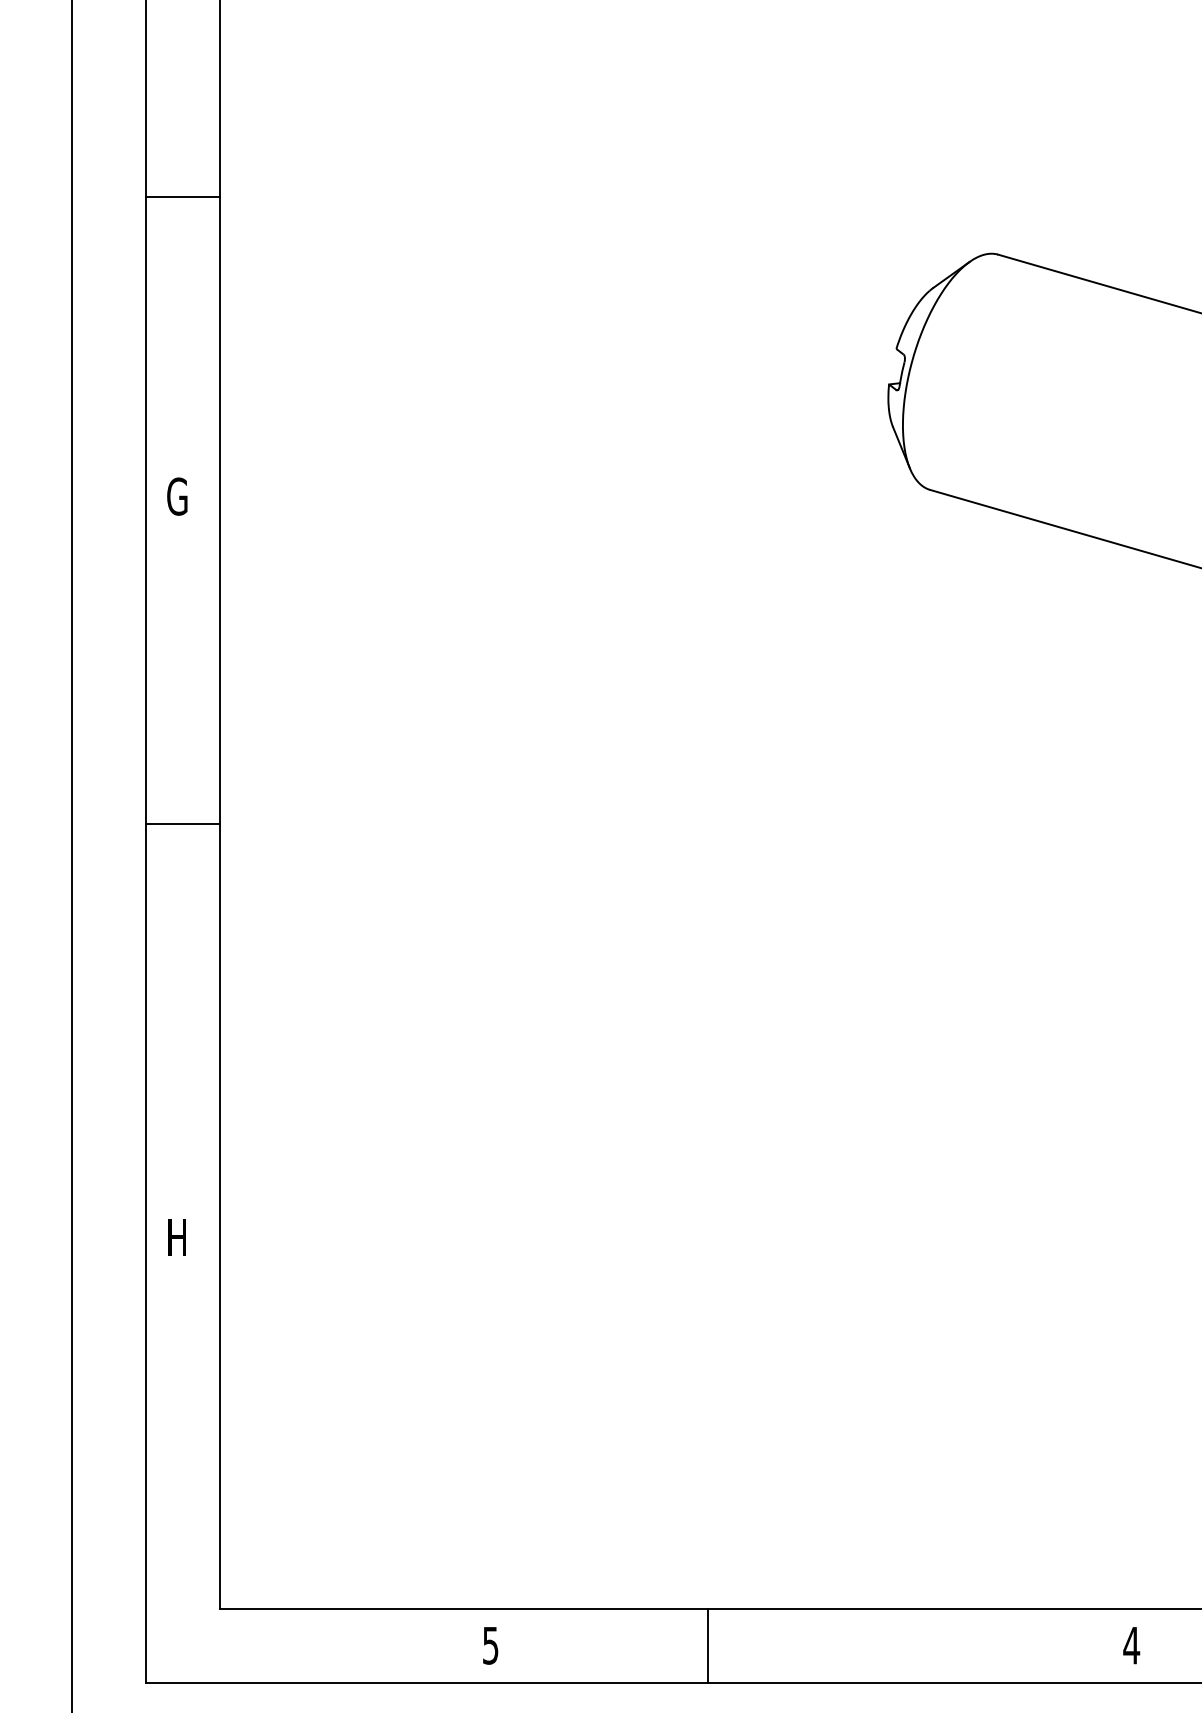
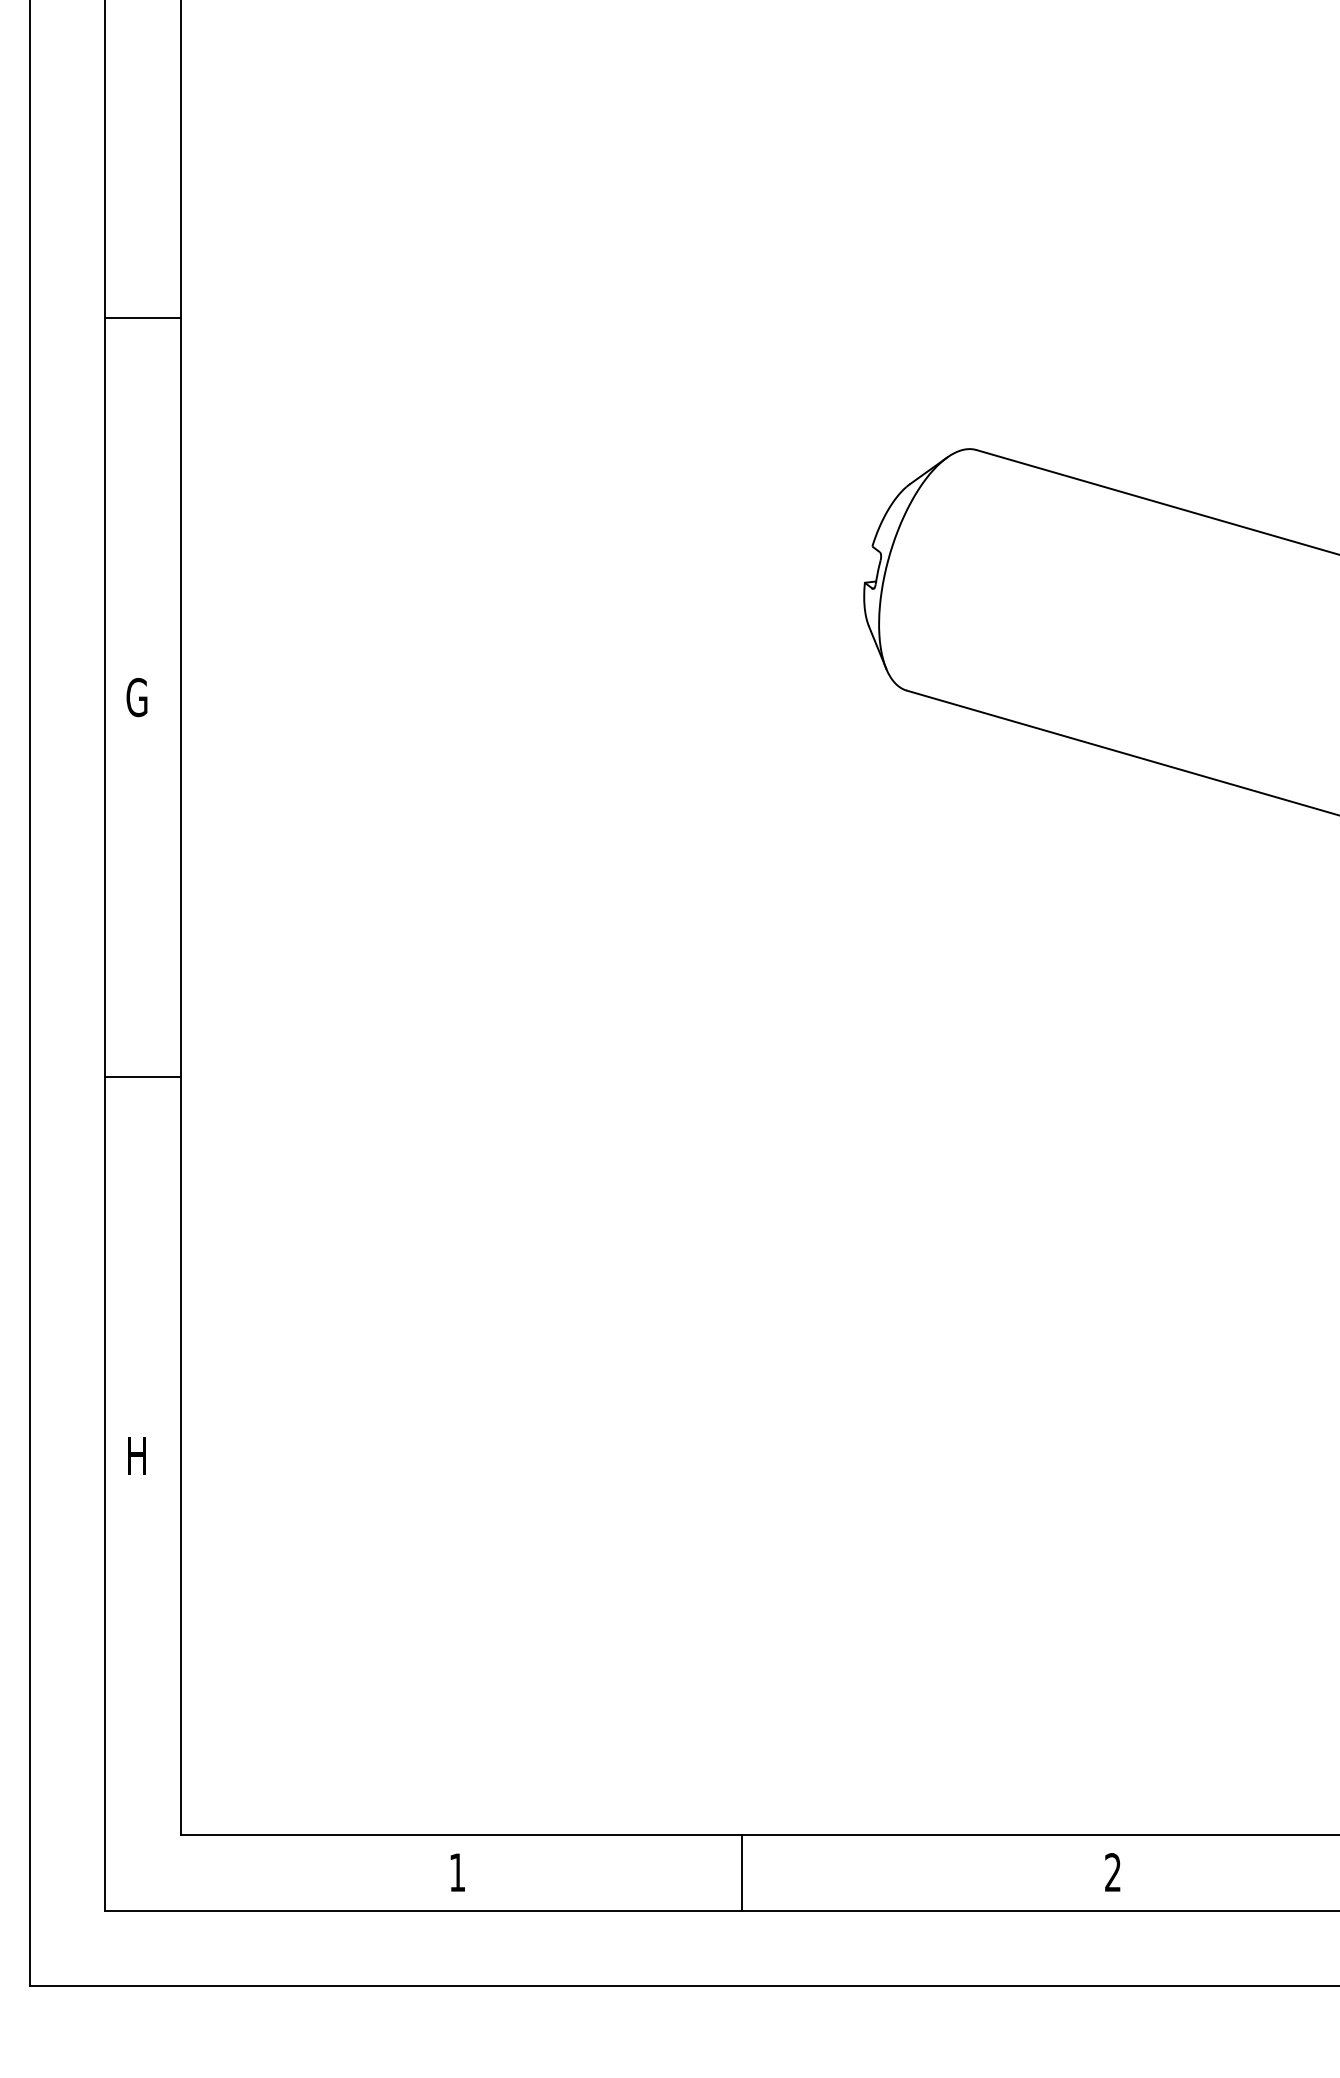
line: (183, 197) -> (143, 318), moved
line: (183, 824) -> (143, 1076), moved
text: (490, 1645) -> (457, 1872), 5 -> 1
line: (708, 1645) -> (742, 1872), moved
text: (1131, 1645) -> (1112, 1872), 4 -> 2

